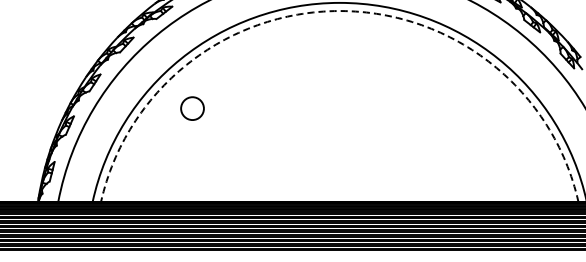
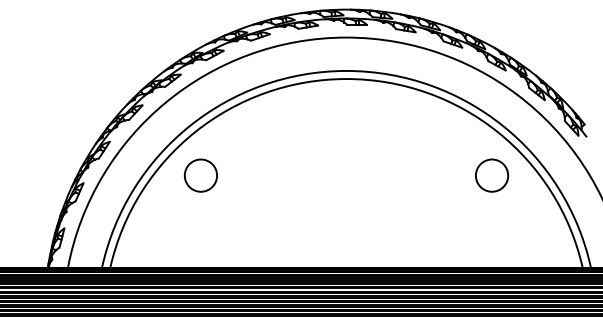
arc: (339, 11) -> (346, 79), dashed -> solid
circle: (192, 108) -> (200, 175), size x1.43
circle: (487, 108) -> (492, 175), added

